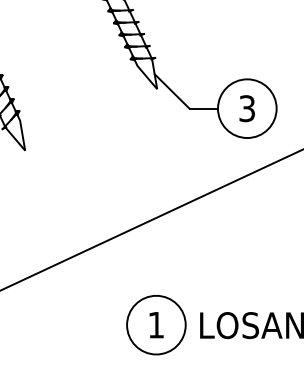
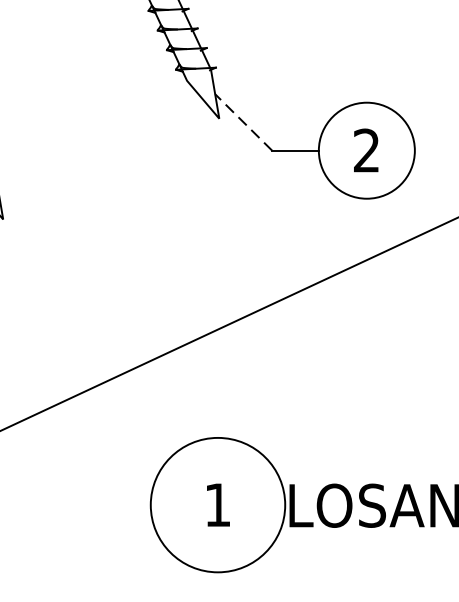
line: (172, 91) -> (244, 122), solid -> dashed
text: (246, 108) -> (365, 150), 3 -> 2
circle: (156, 324) -> (218, 504), size x1.4

